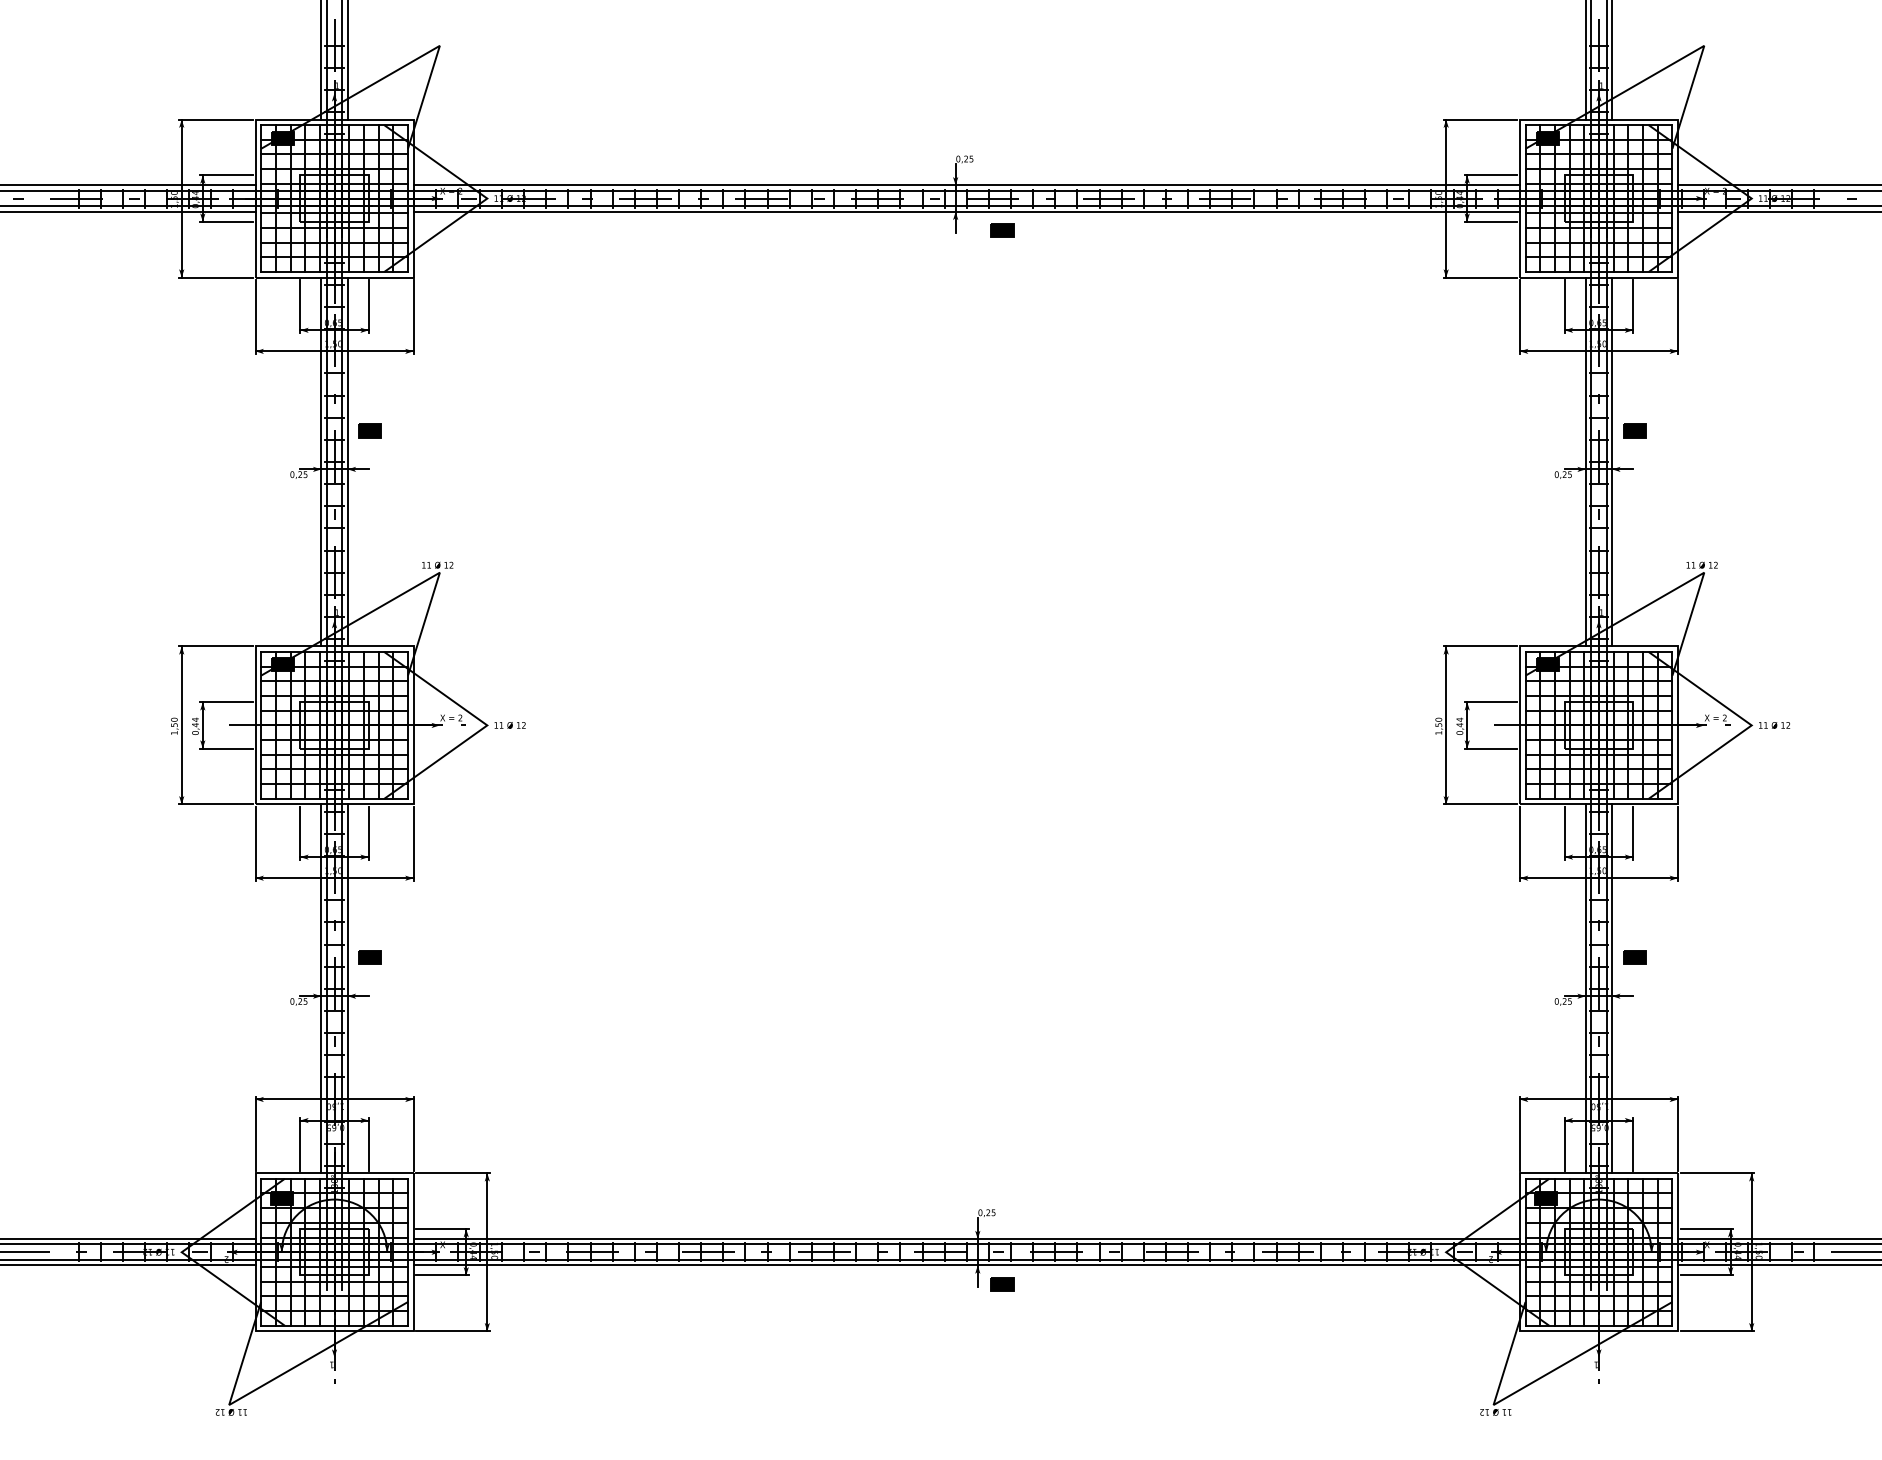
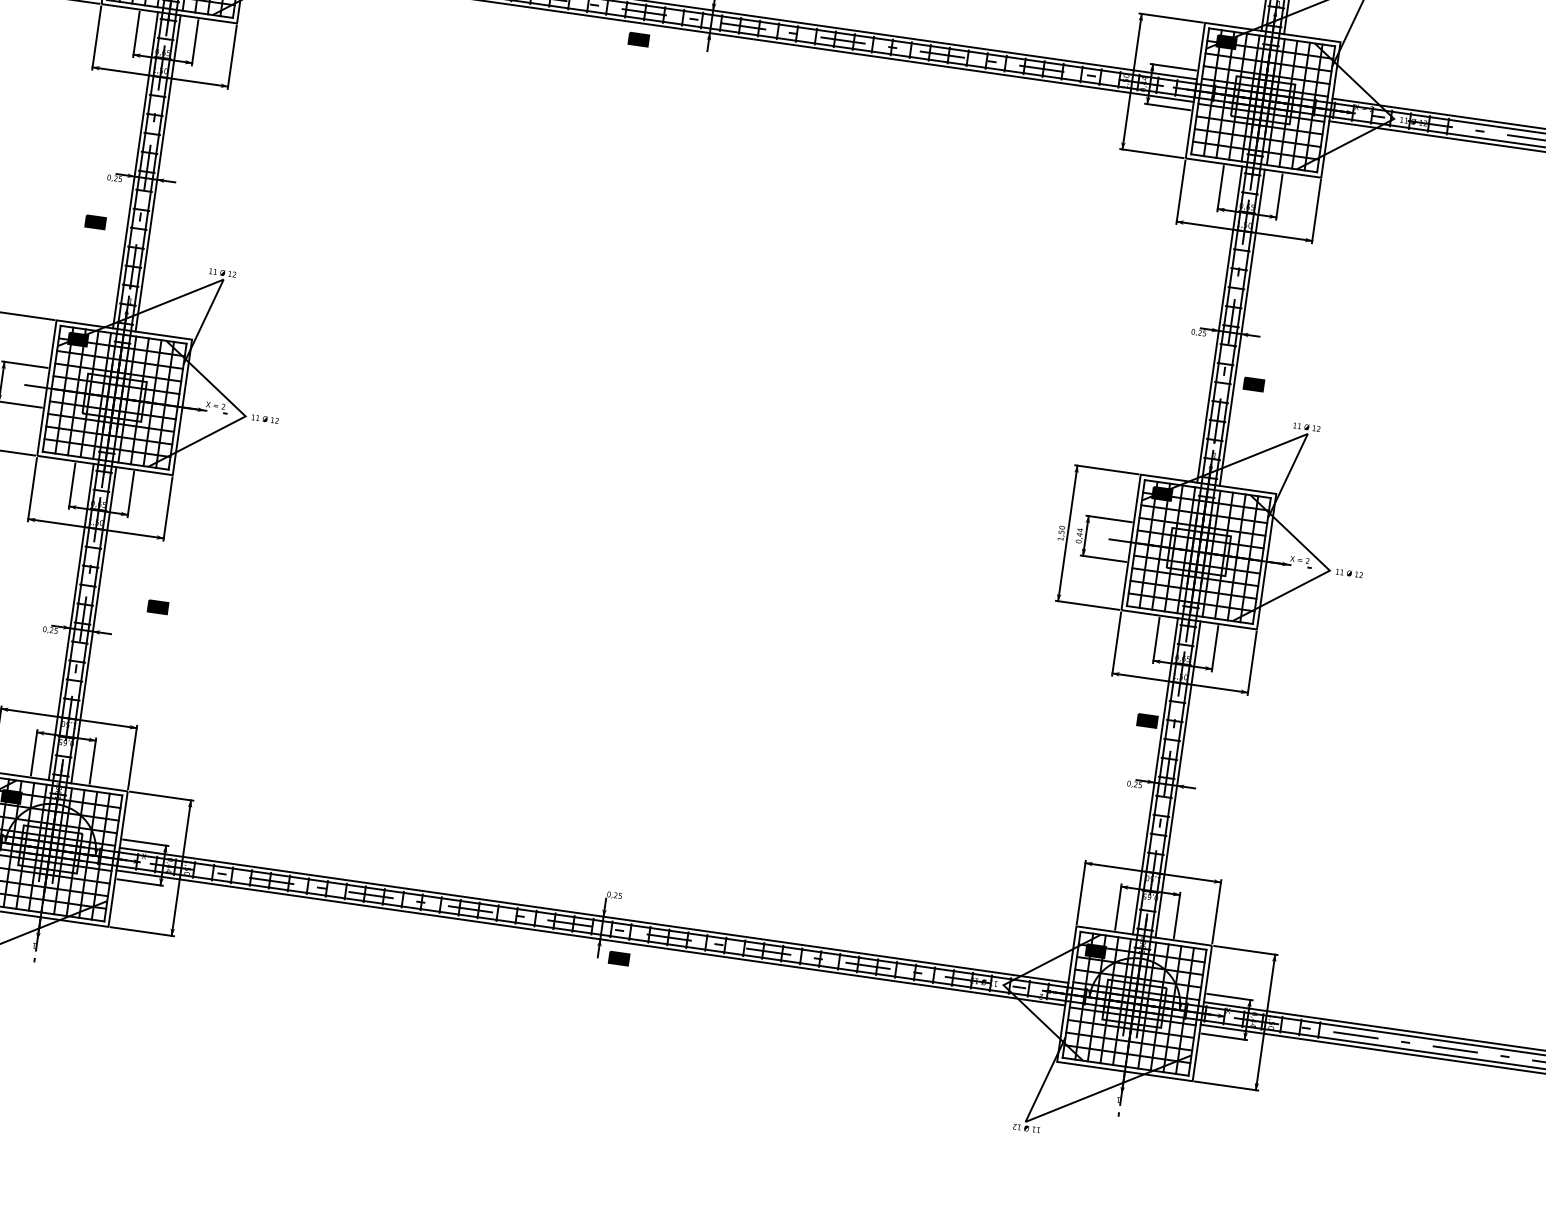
part: (1002, 230) -> (638, 39), moved
part: (369, 430) -> (95, 221), moved
part: (1634, 430) -> (1253, 384), moved
part: (369, 957) -> (157, 606), moved
part: (1634, 957) -> (1147, 720), moved

